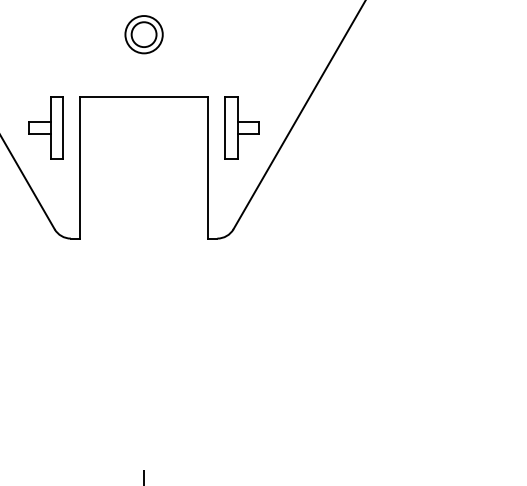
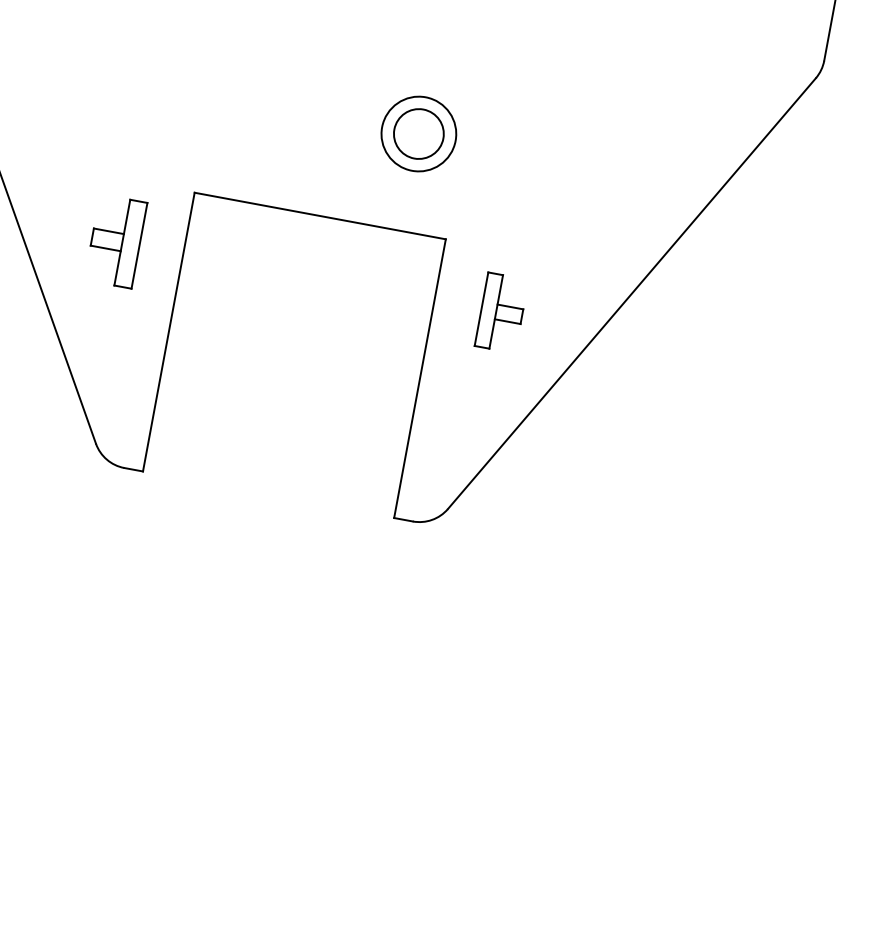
part: (143, 34) -> (417, 133), moved
part: (45, 127) -> (115, 240), size x0.7
part: (241, 127) -> (500, 311), size x0.6

